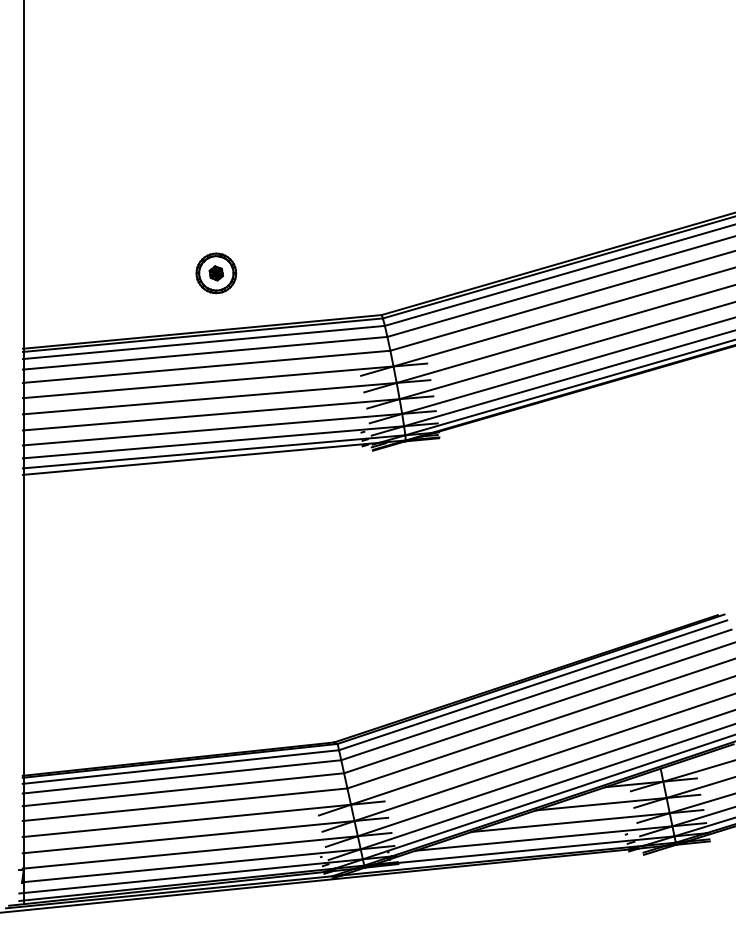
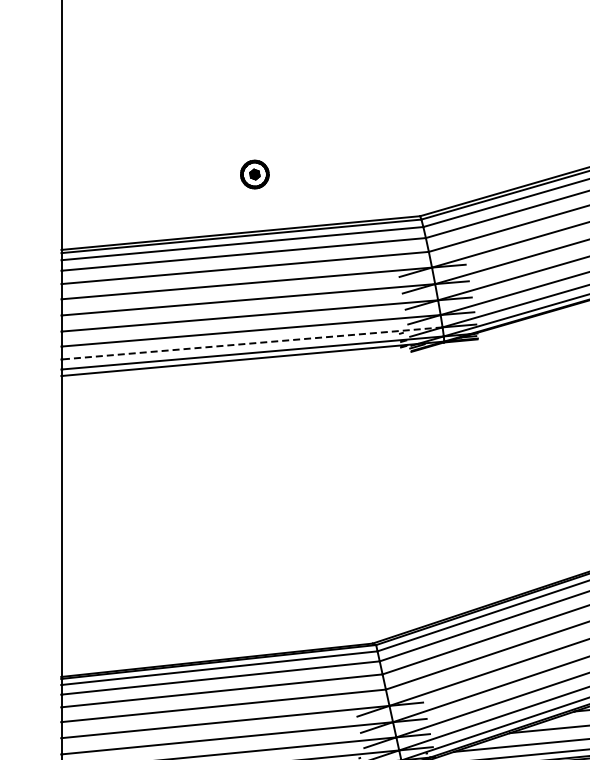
part: (216, 273) -> (254, 174), size x0.7
line: (213, 442) -> (251, 343), solid -> dashed

